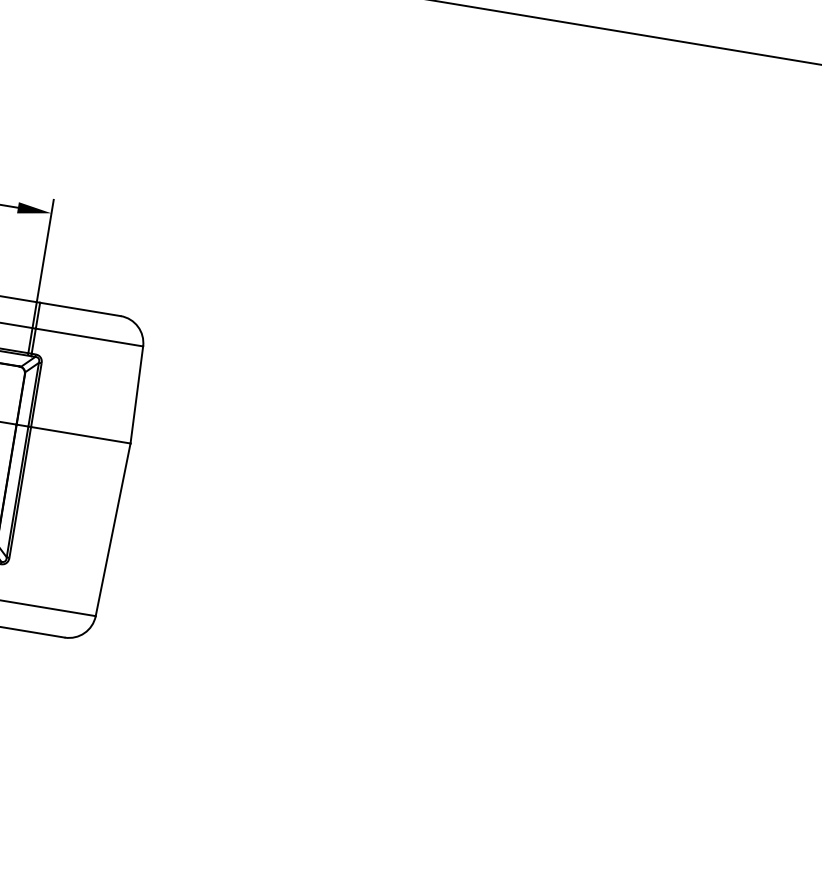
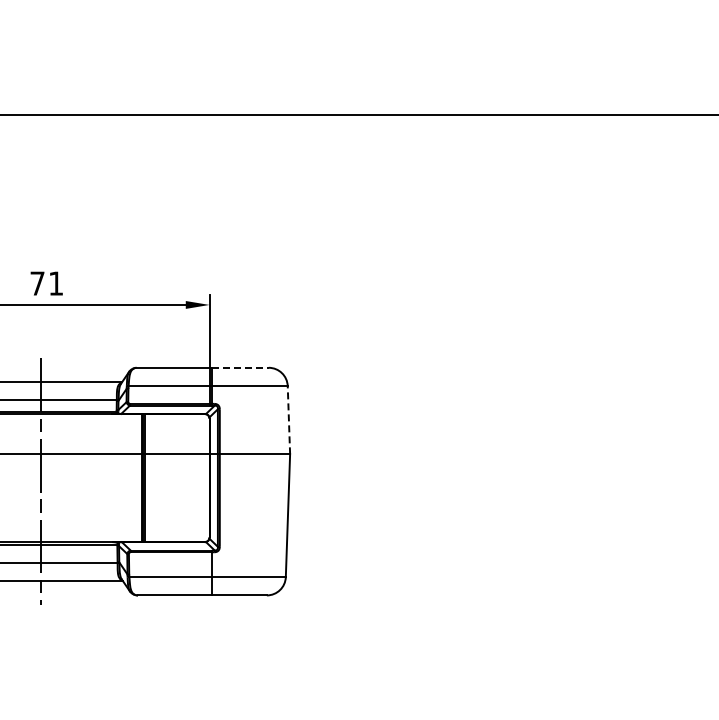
line: (80, 309) -> (240, 367), solid -> dashed
line: (136, 393) -> (288, 419), solid -> dashed

